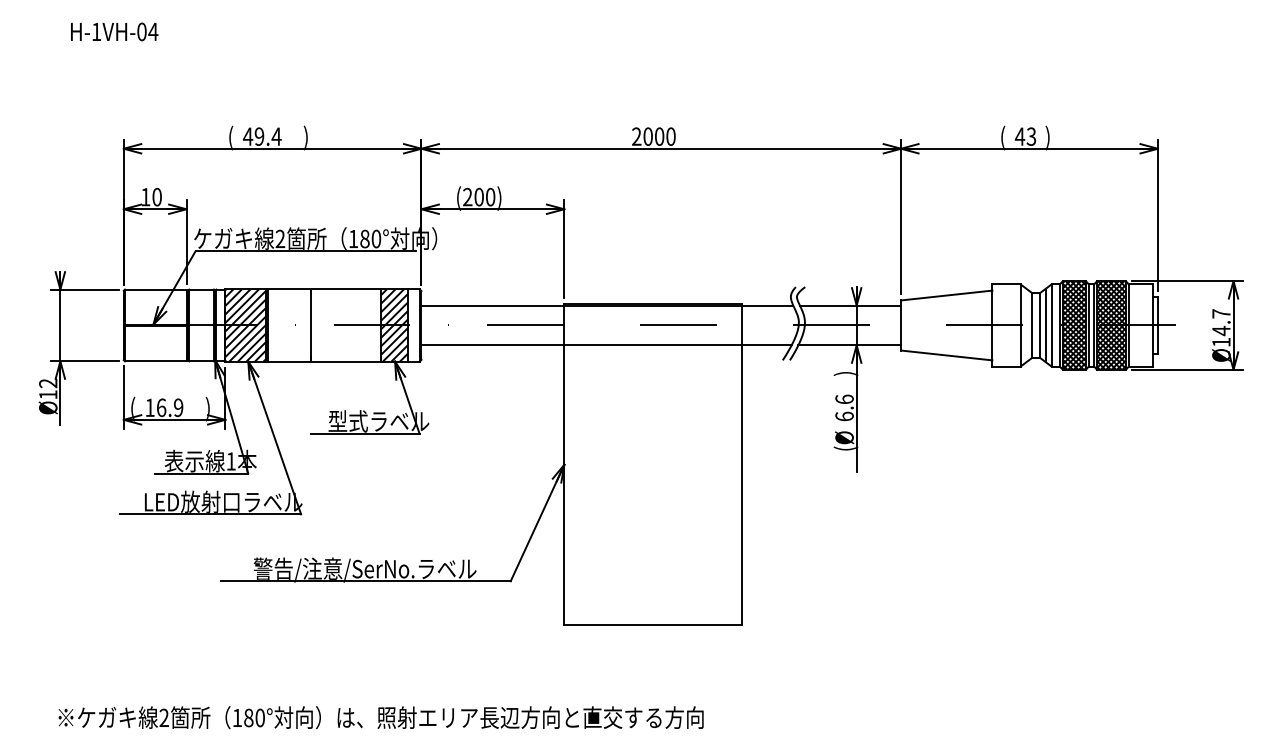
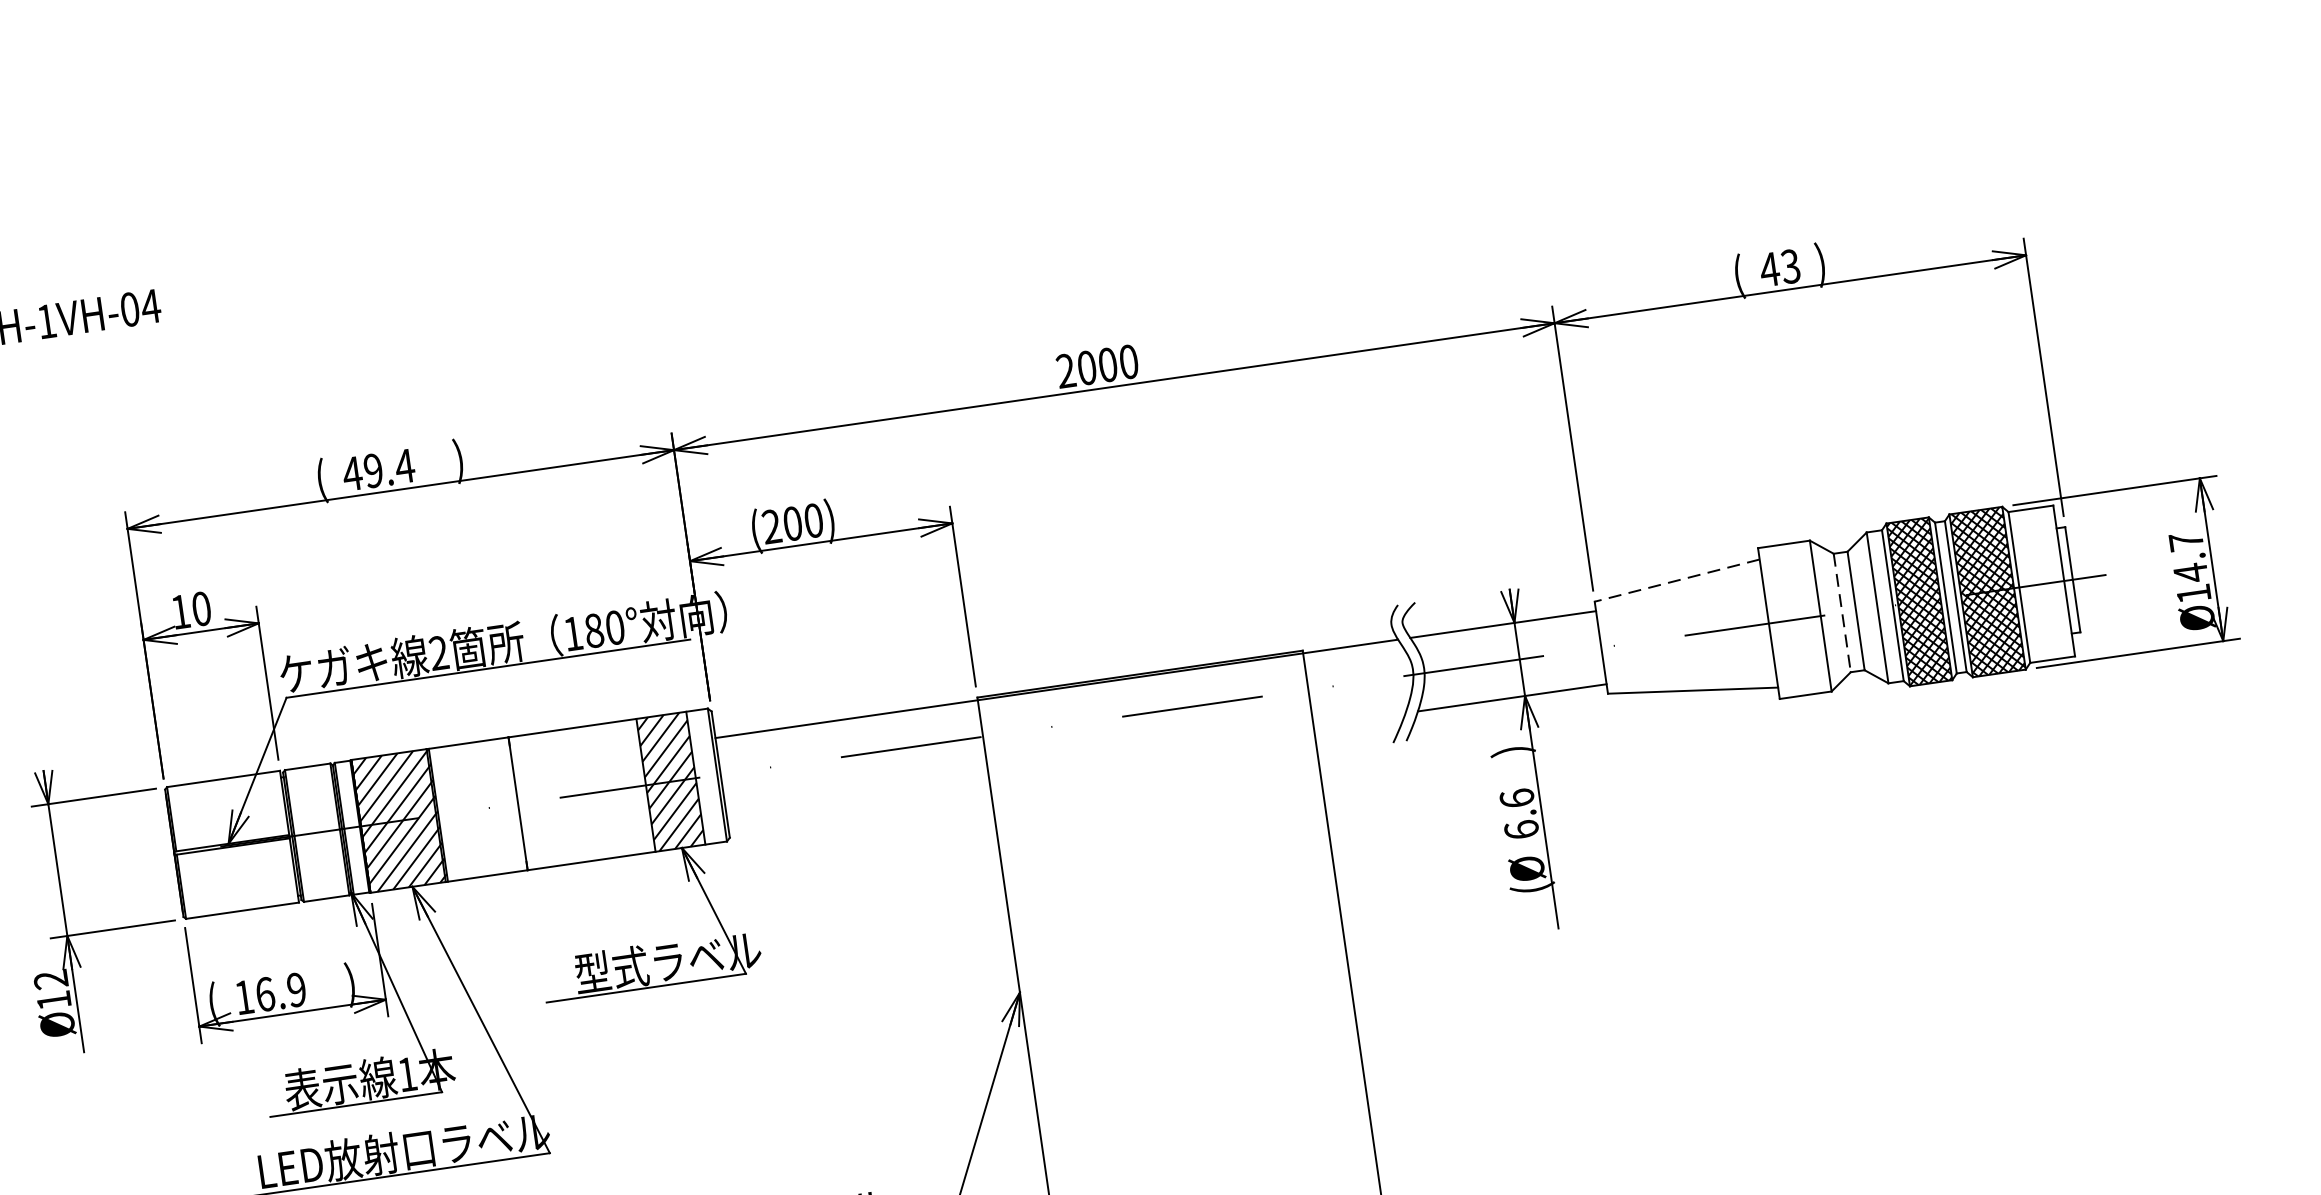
line: (946, 295) -> (1676, 580), solid -> dashed
line: (1045, 325) -> (1866, 609), removed
line: (1032, 326) -> (1842, 614), solid -> dashed
line: (606, 345) -> (1065, 762), removed

